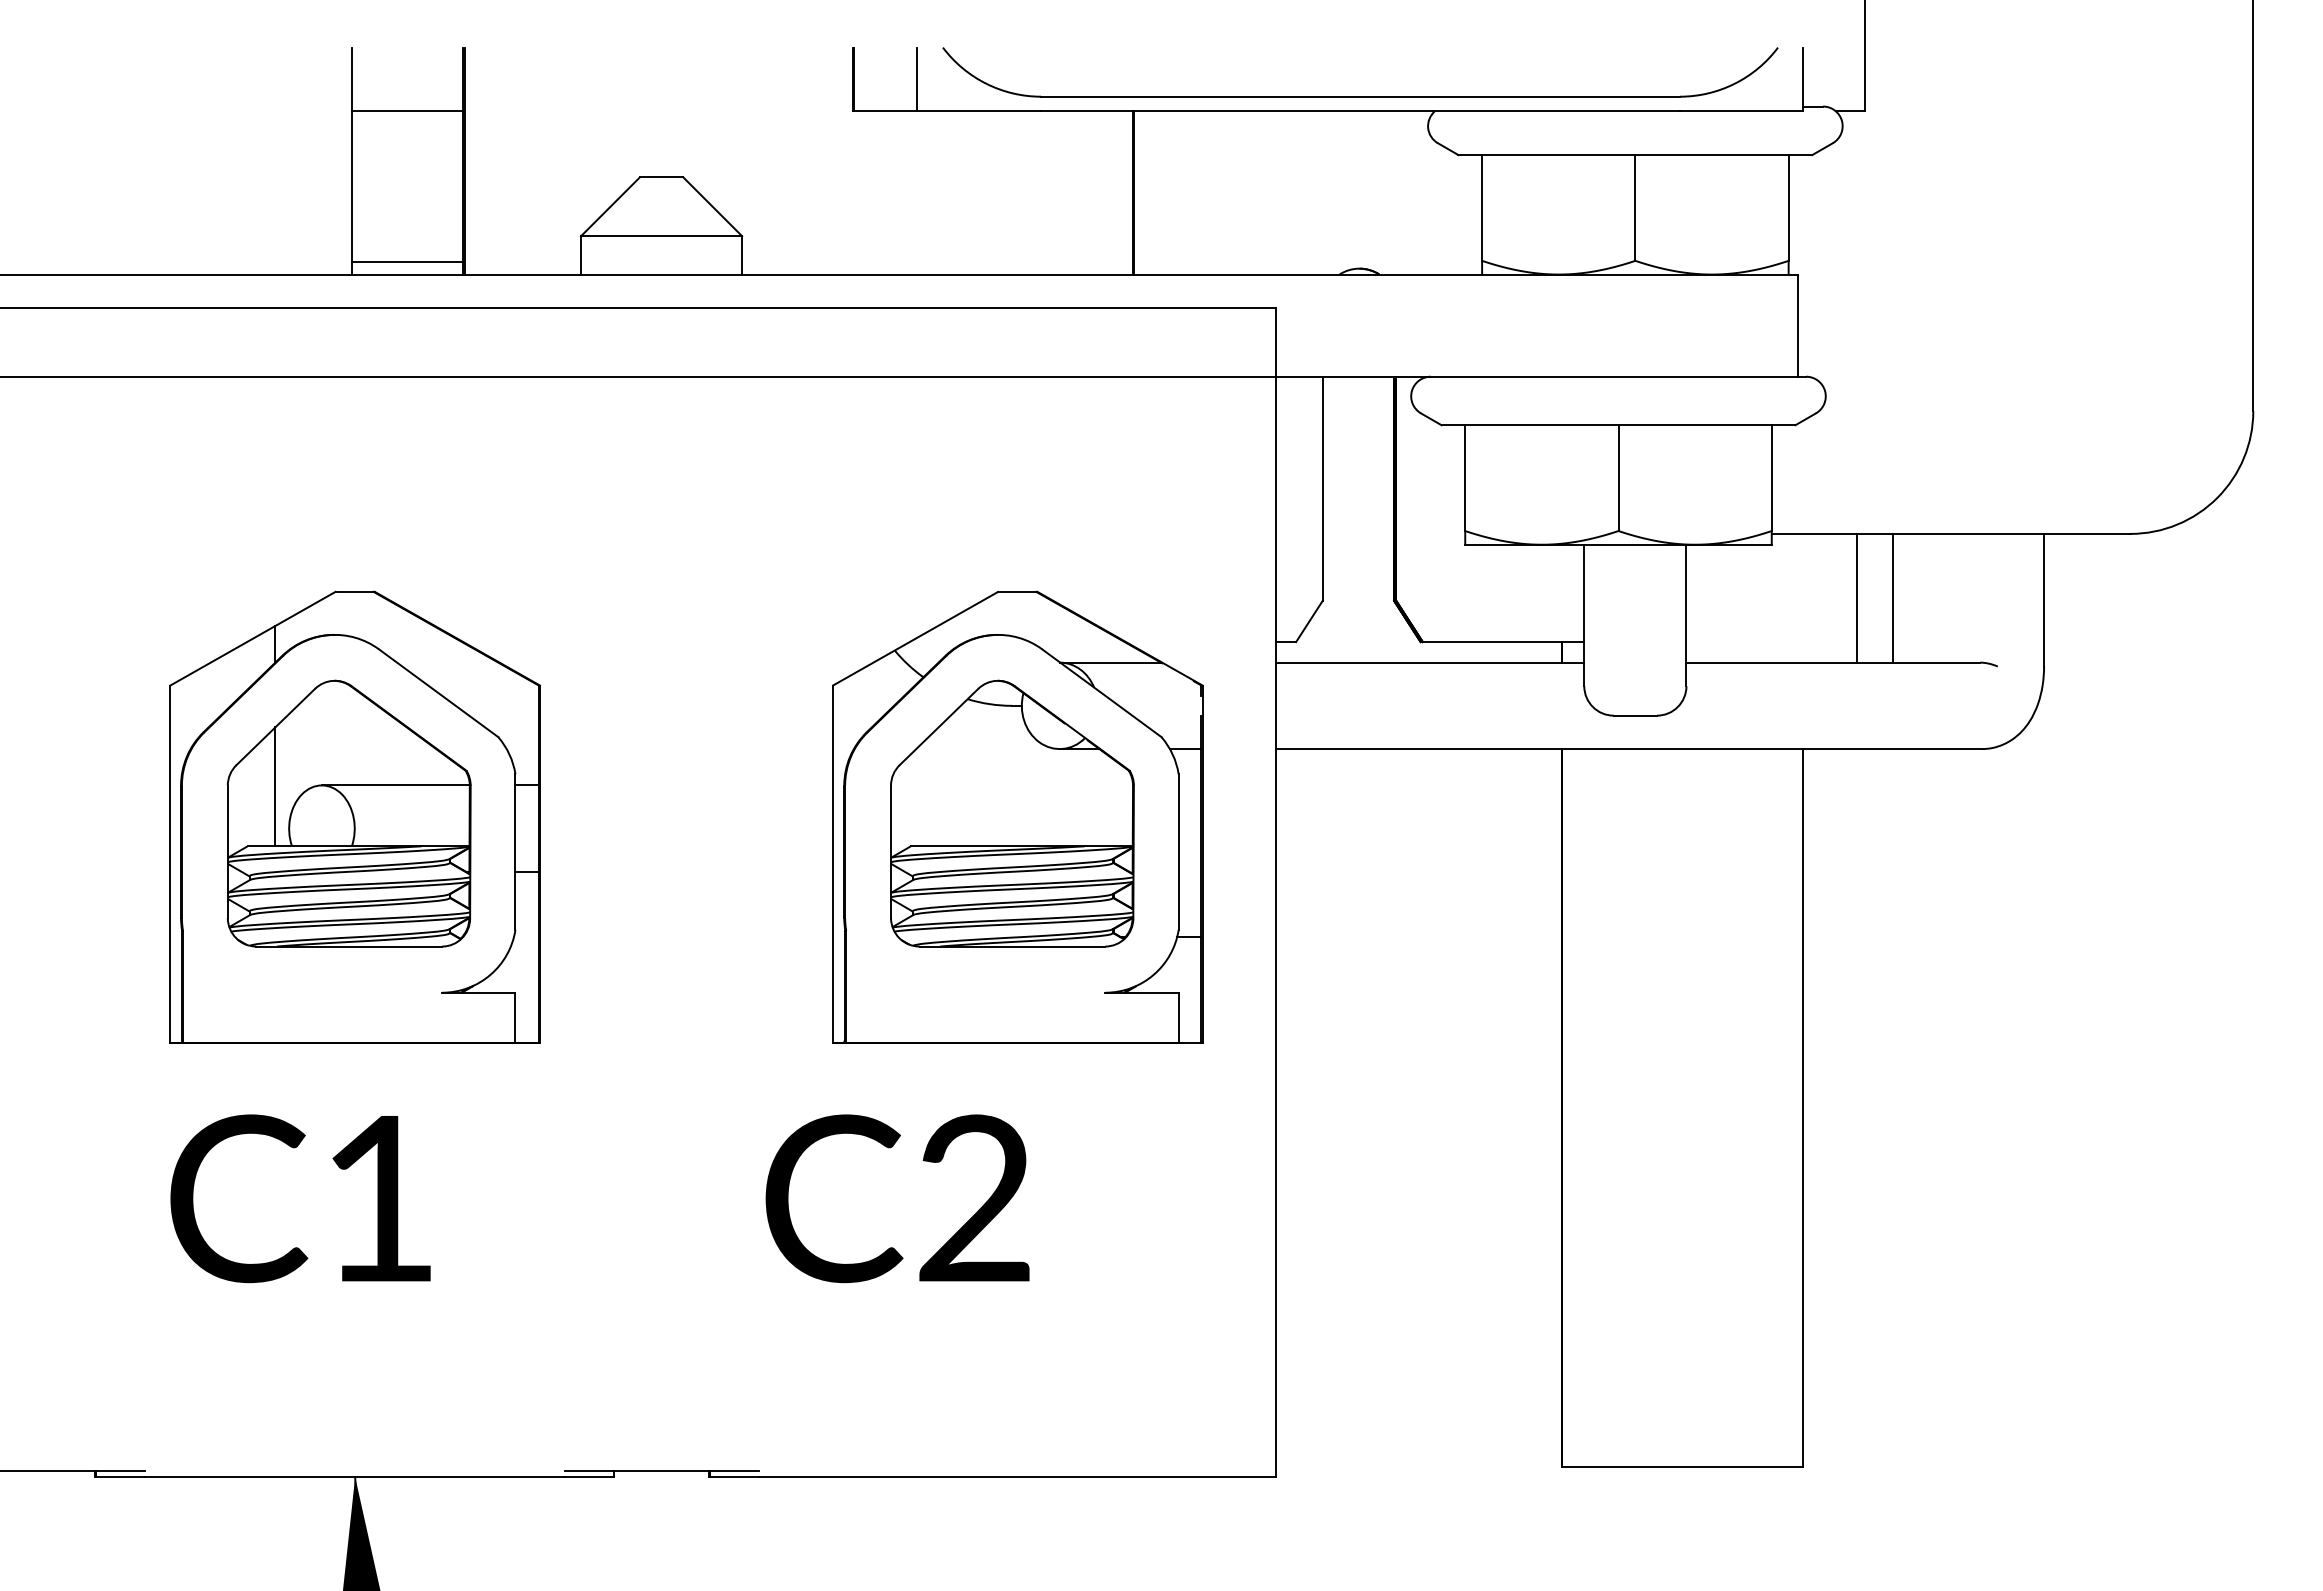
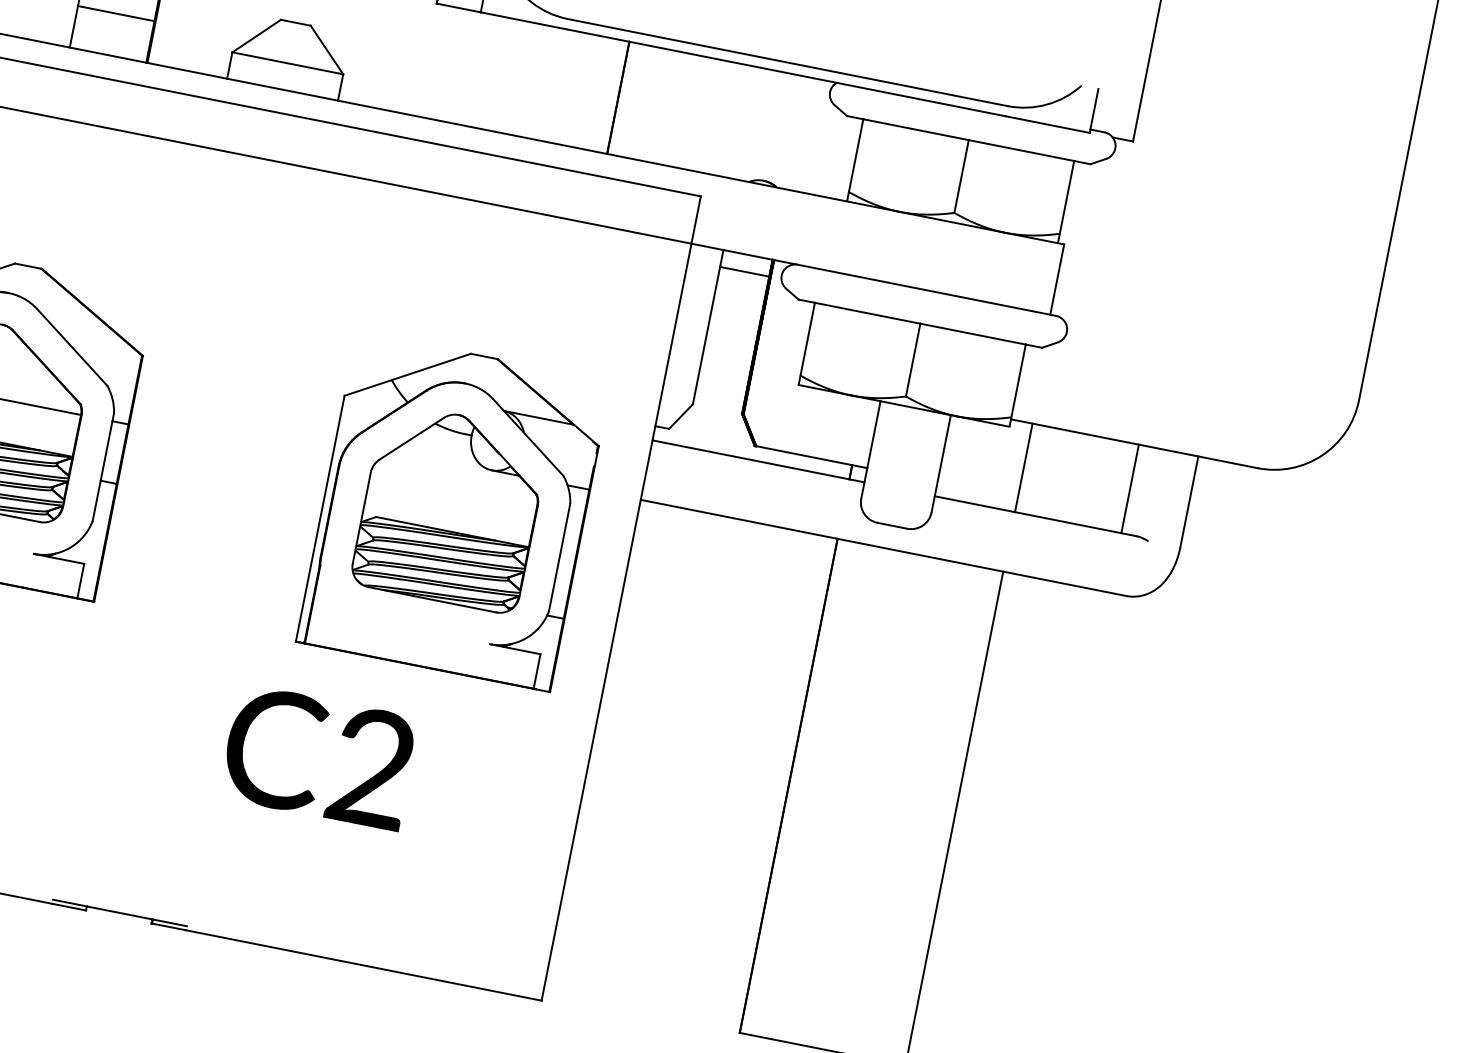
line: (407, 262) -> (115, 13), moved
line: (1358, 401) -> (744, 271), added
line: (1857, 597) -> (1024, 467), moved
line: (1892, 597) -> (1130, 488), moved

